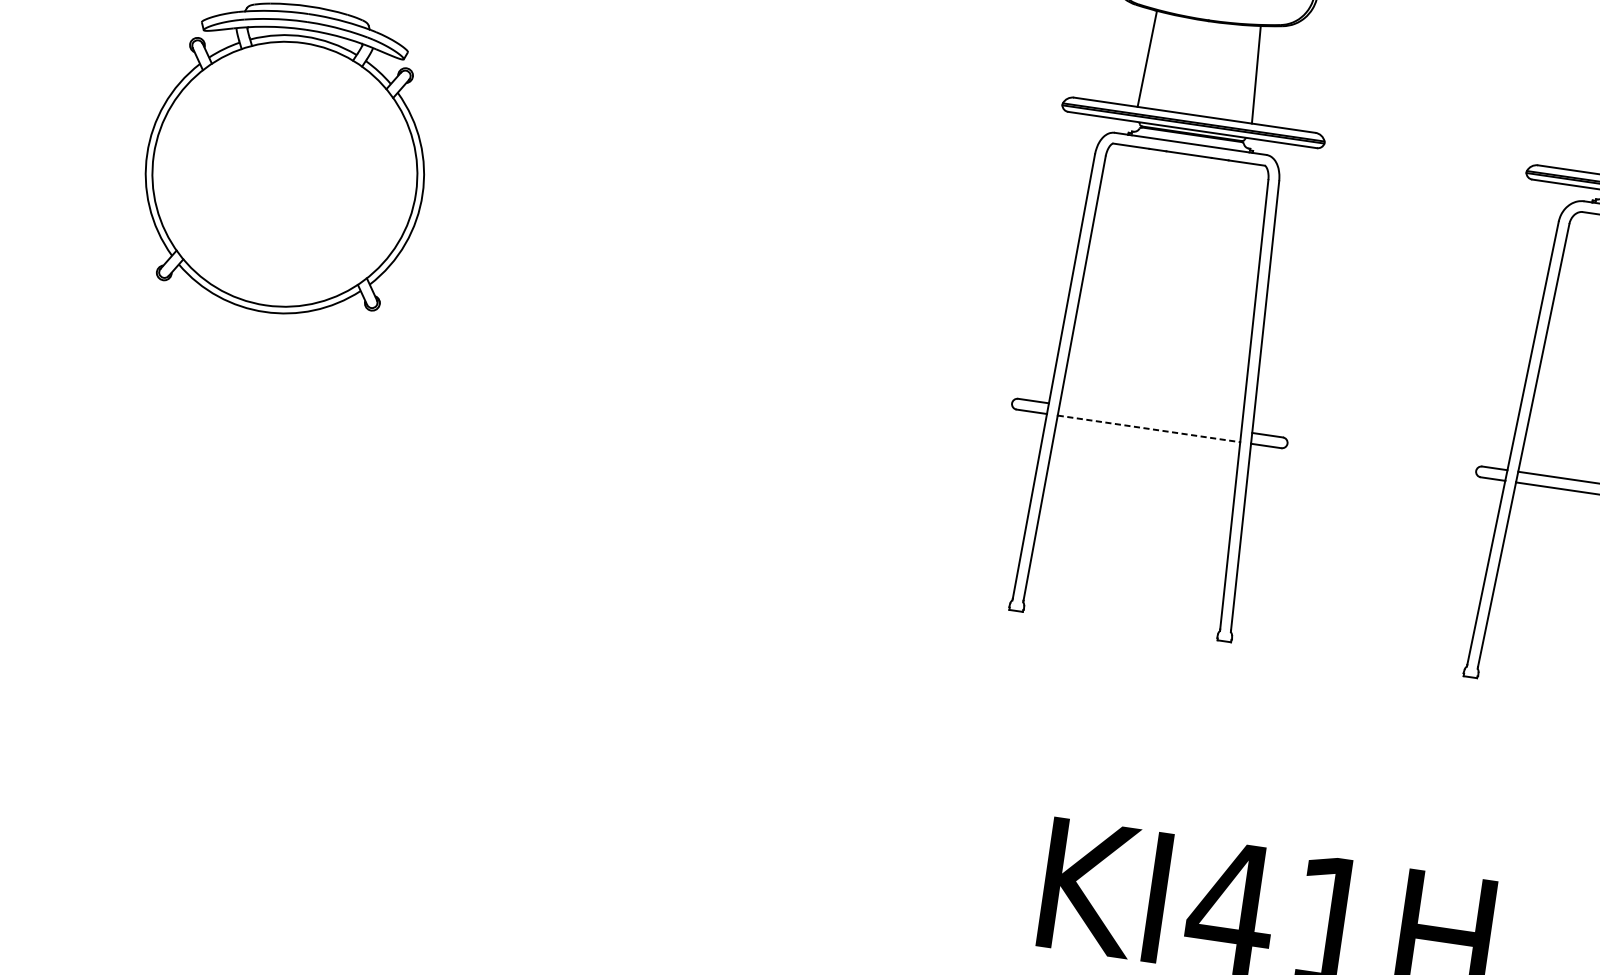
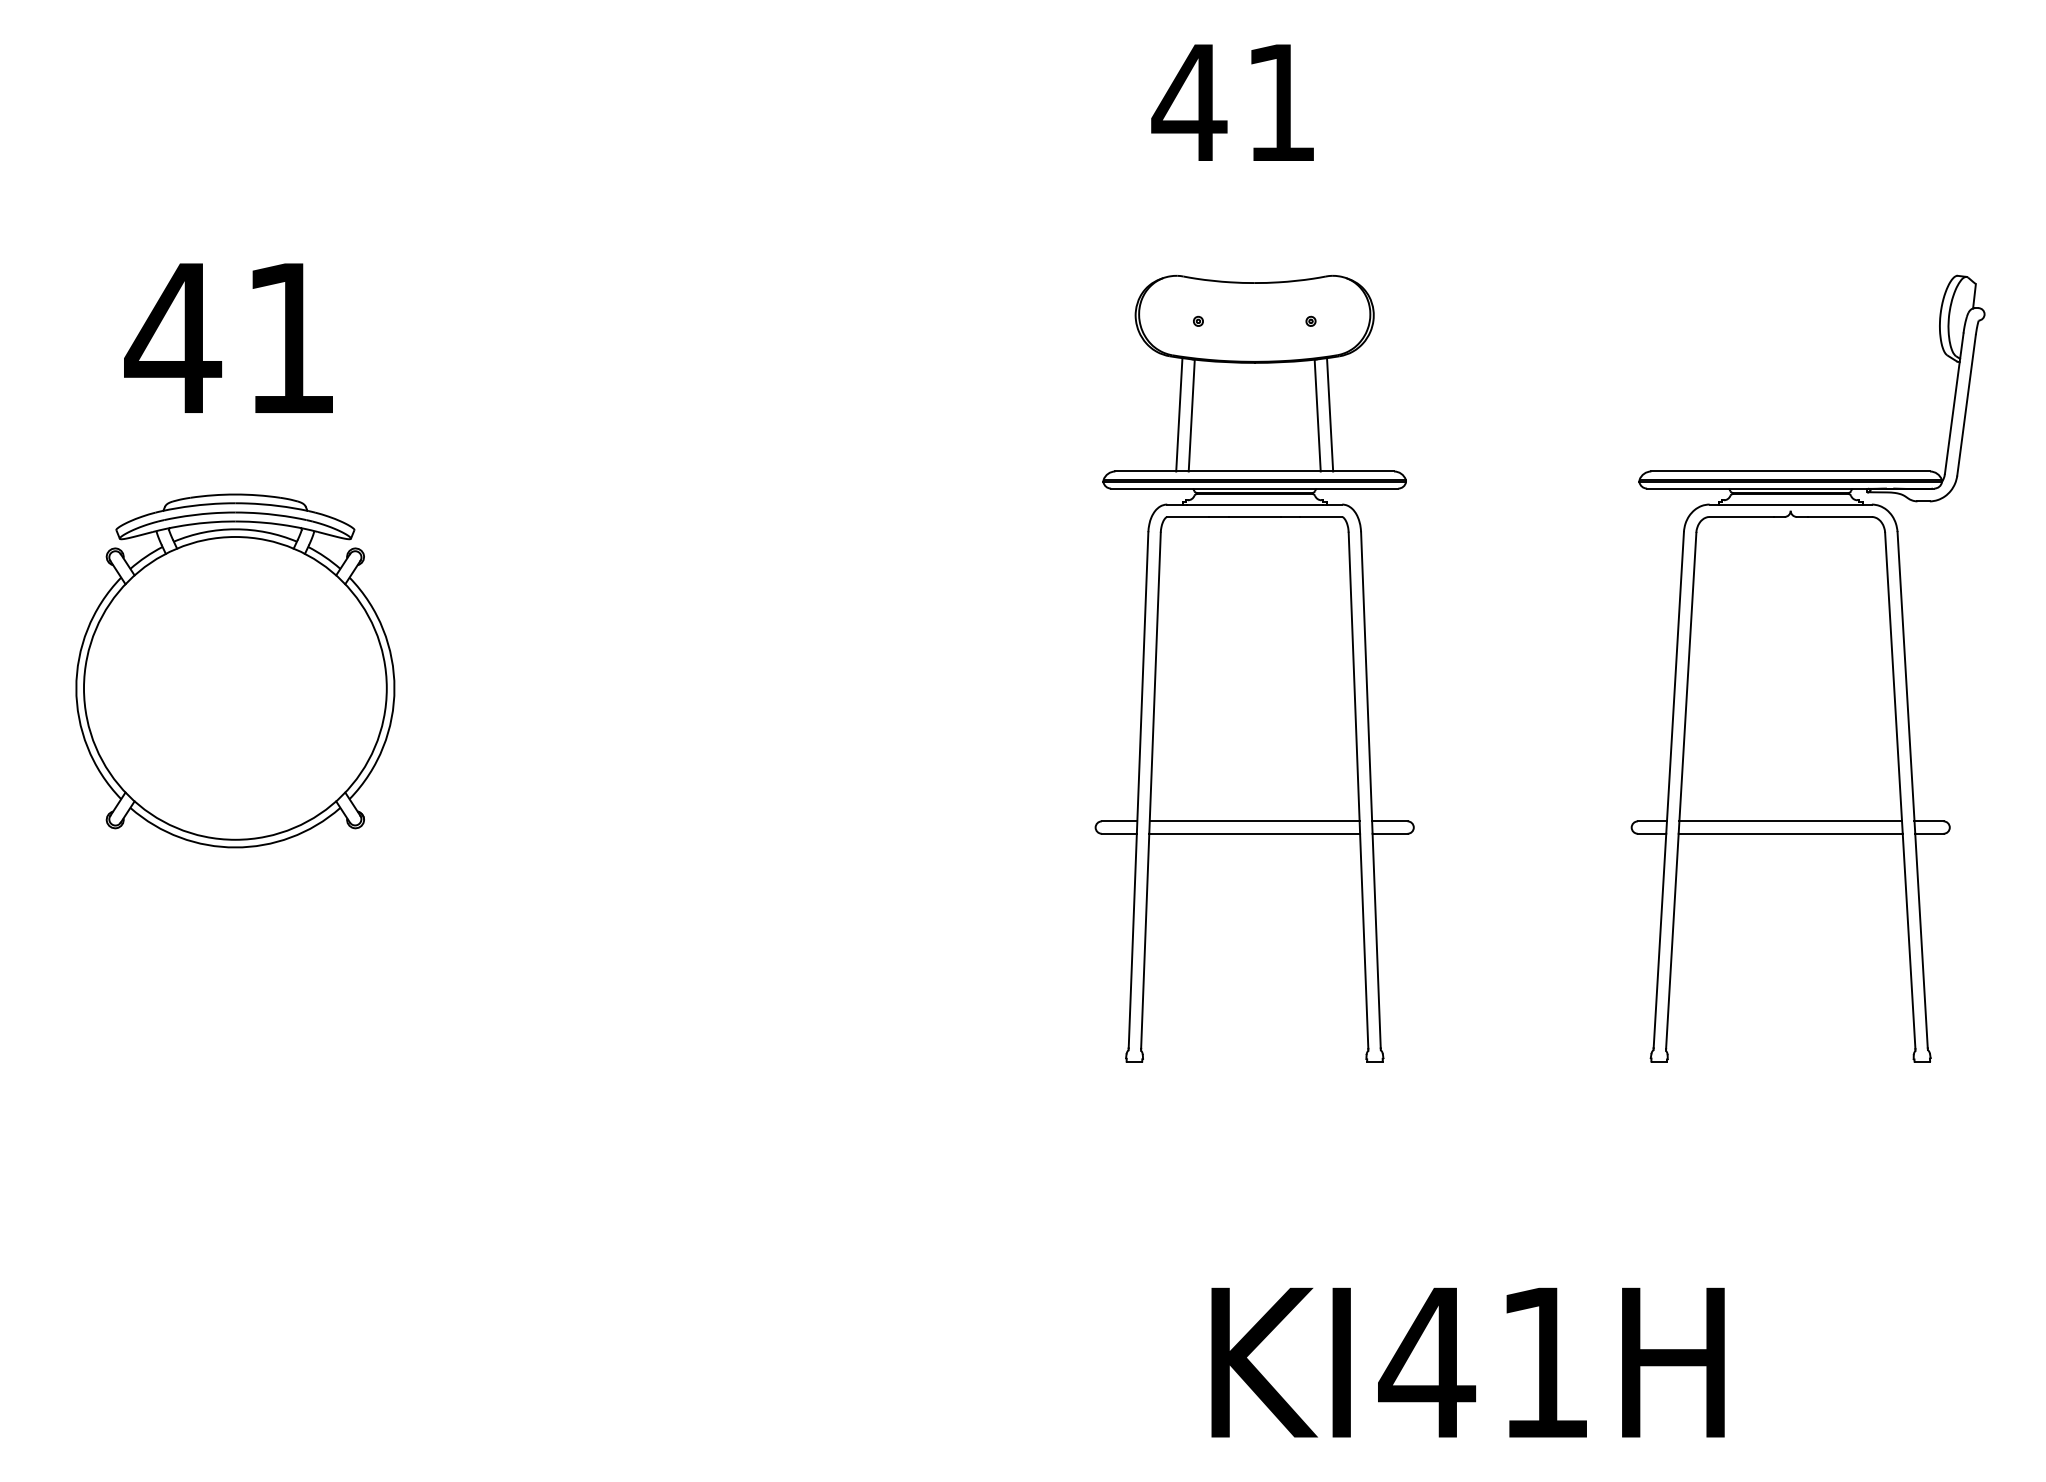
line: (1136, 56) -> (1179, 414), added
line: (1267, 75) -> (1330, 414), added
line: (1150, 418) -> (1254, 821), added
line: (1149, 428) -> (1255, 833), dashed -> solid

